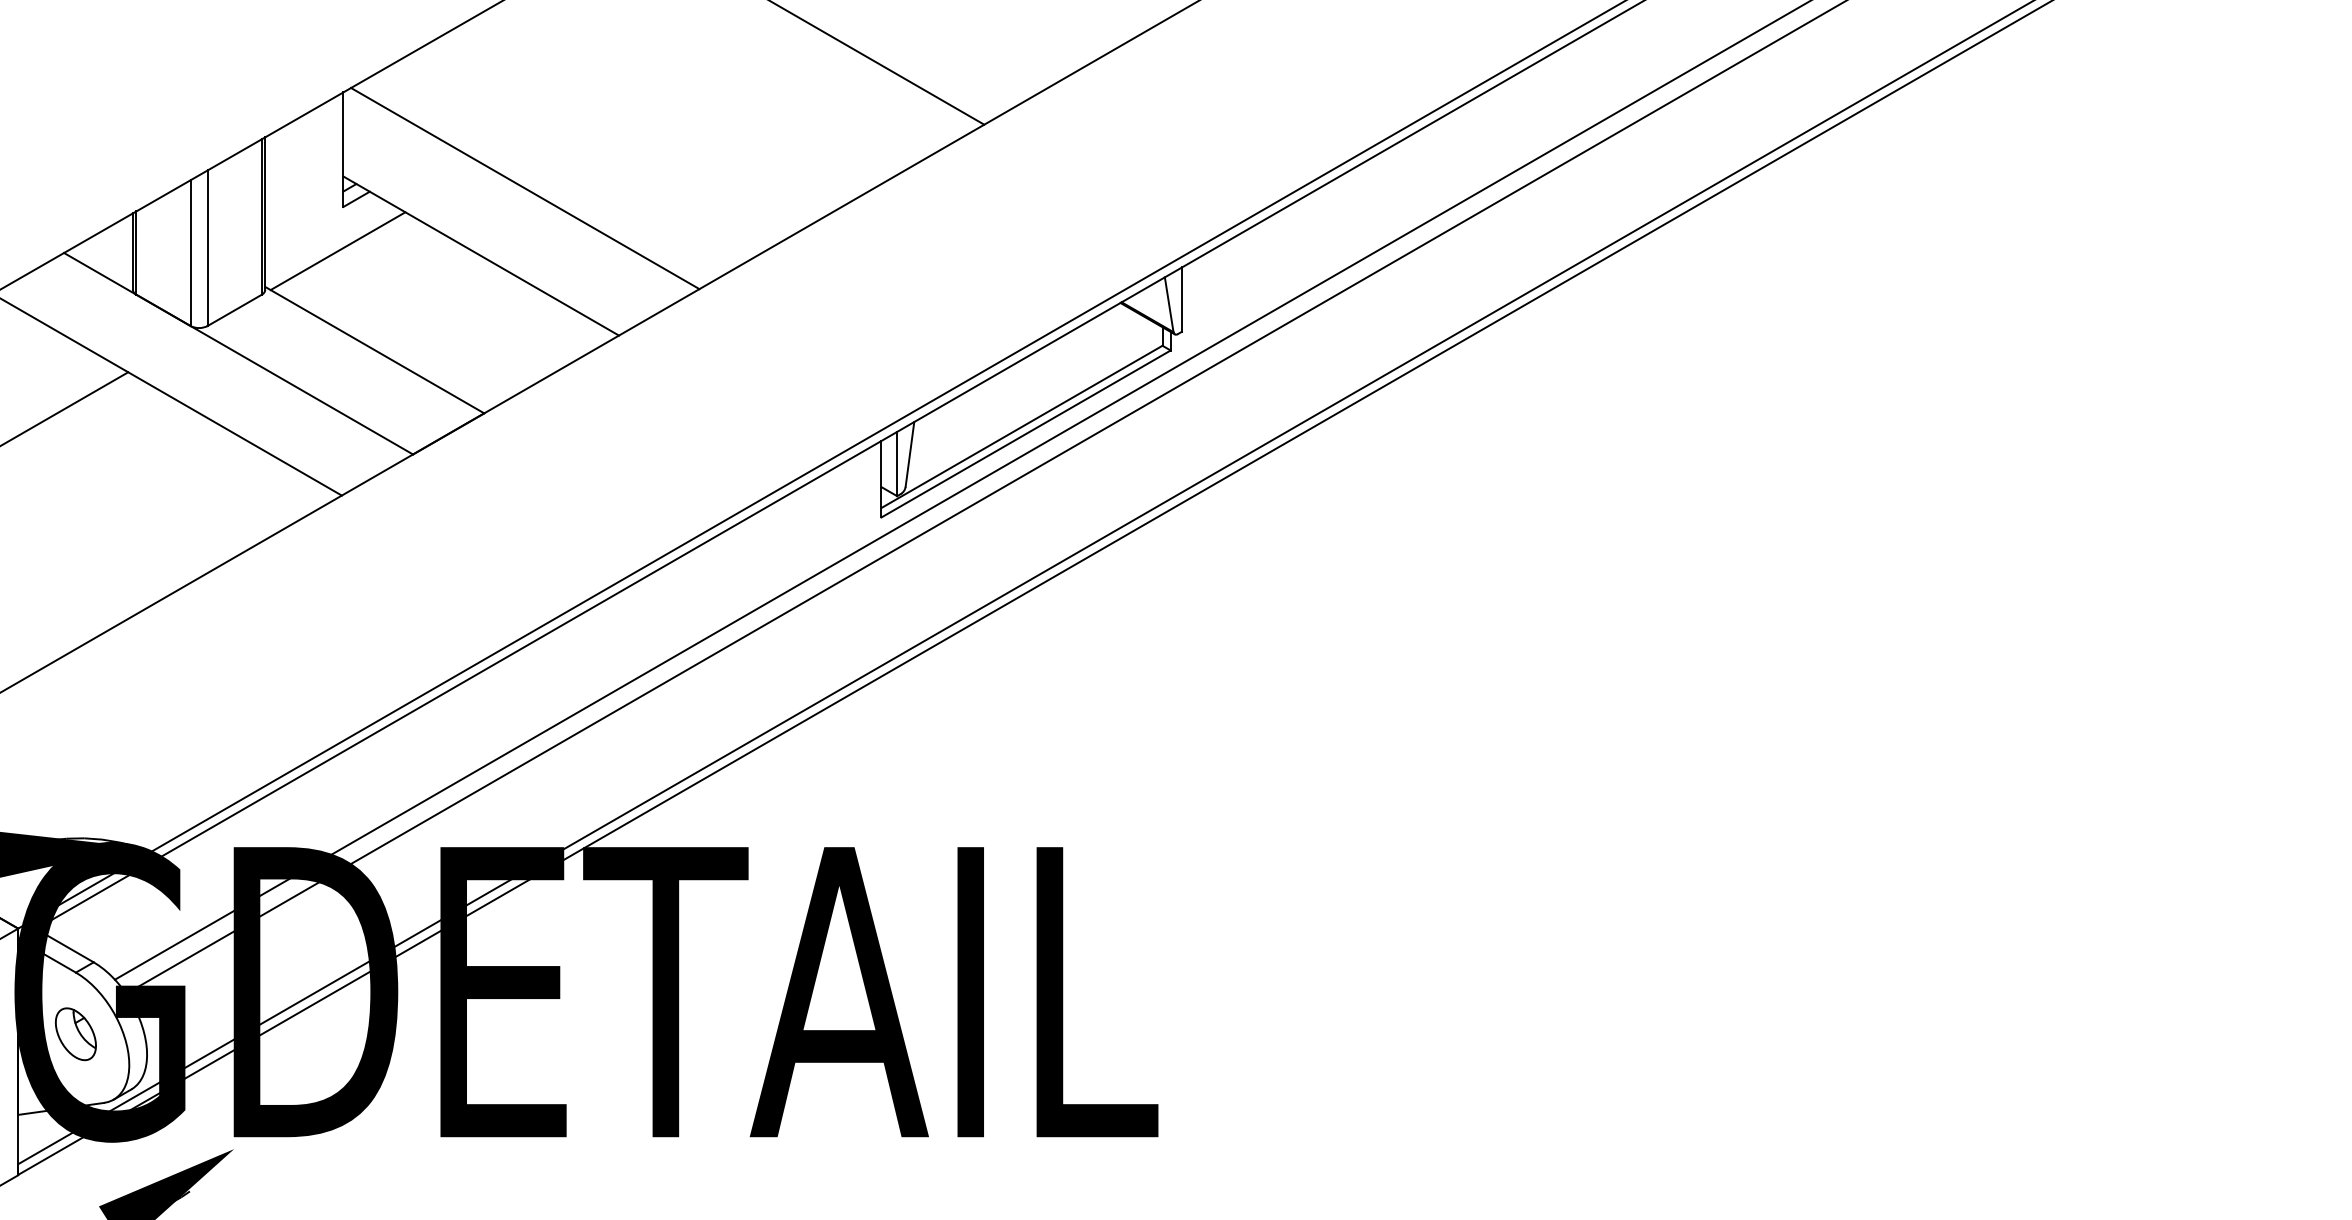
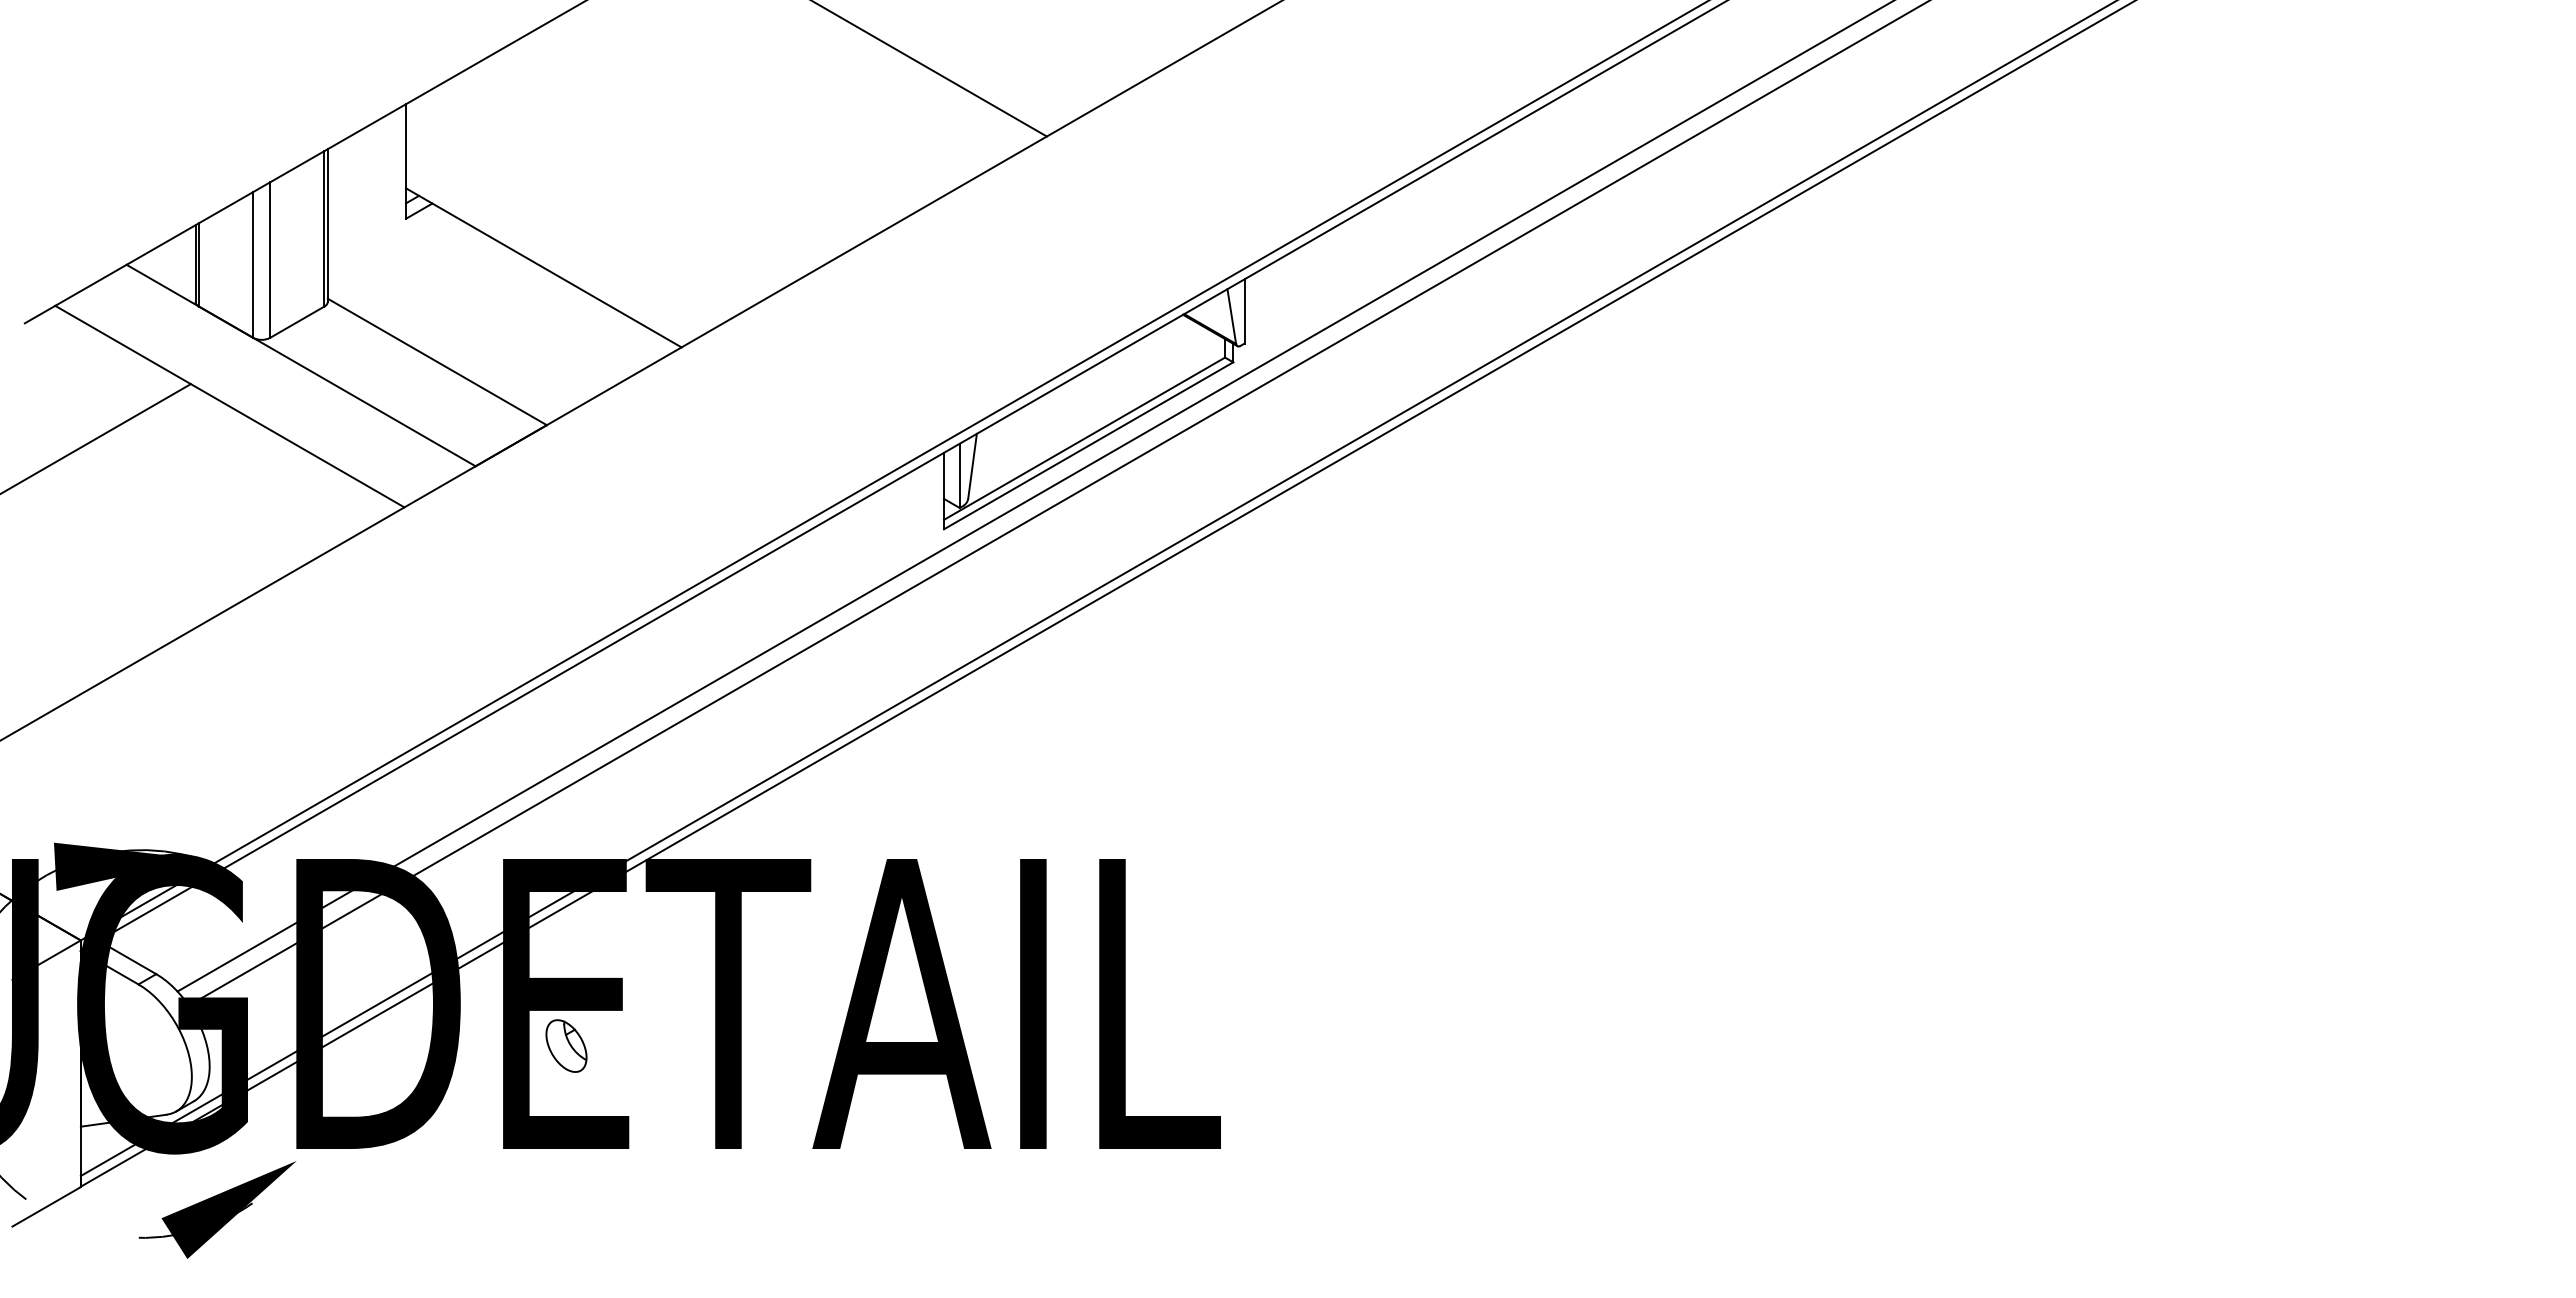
line: (524, 187) -> (587, 199), removed
line: (337, 250) -> (400, 262), removed
part: (75, 1033) -> (566, 1045), moved

